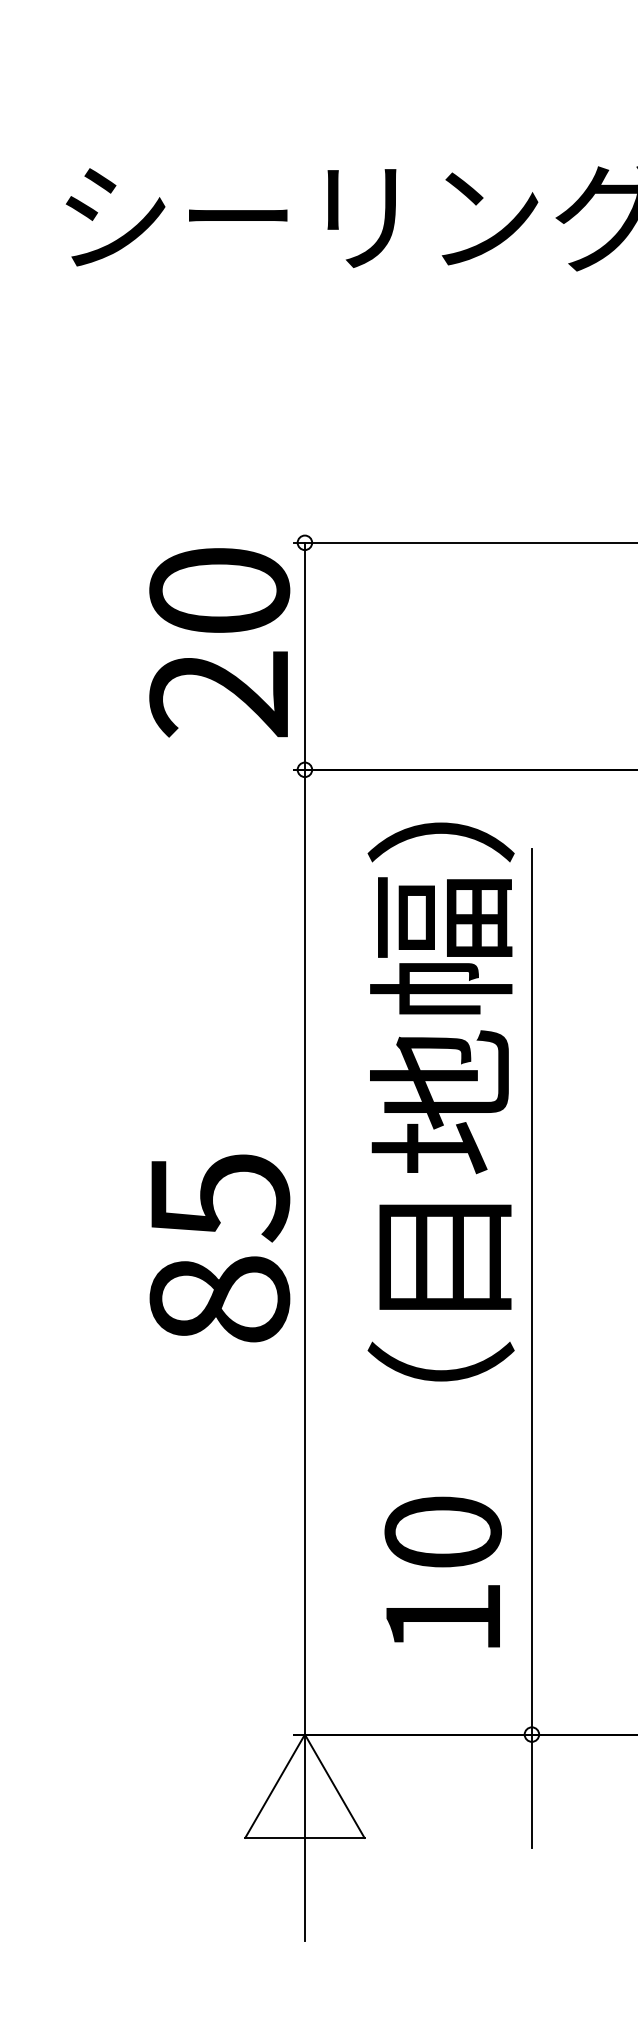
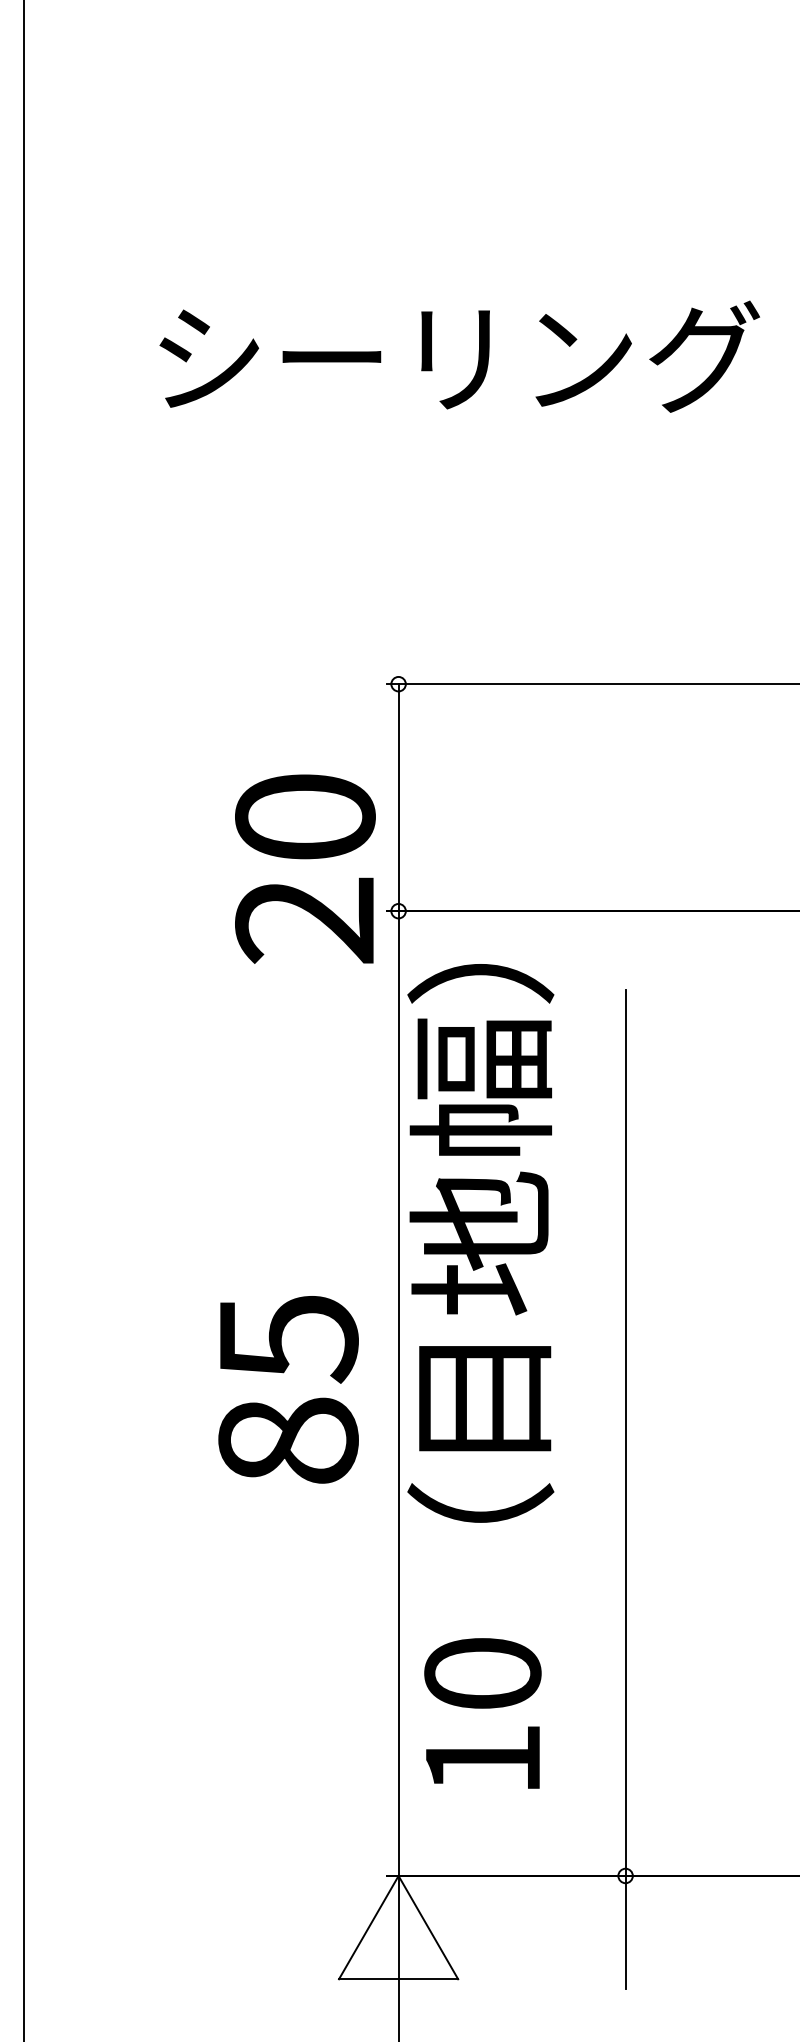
text: (219, 642) -> (305, 868), moved
text: (440, 1235) -> (480, 1376), moved
text: (219, 1248) -> (288, 1389), moved

